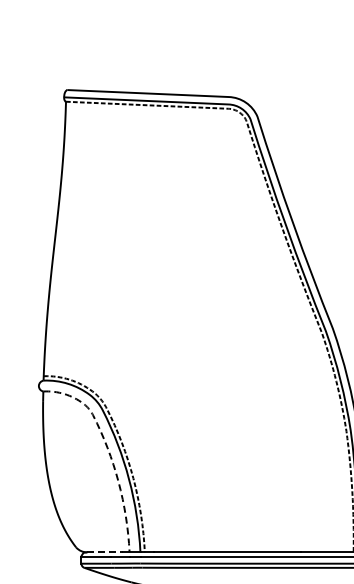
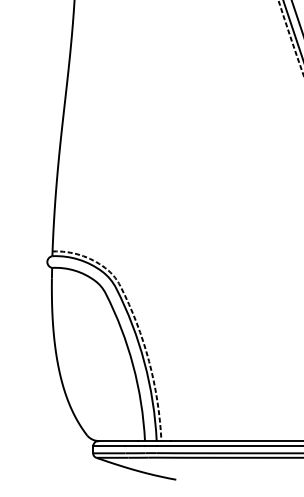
line: (107, 447) -> (121, 328), dashed -> solid
line: (105, 552) -> (119, 441), dashed -> solid

